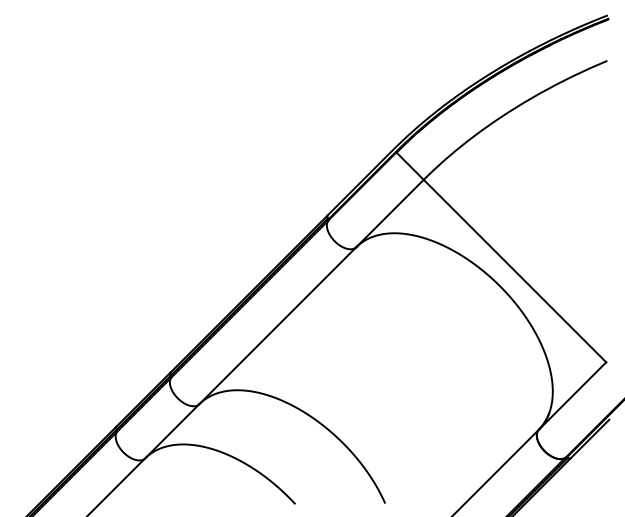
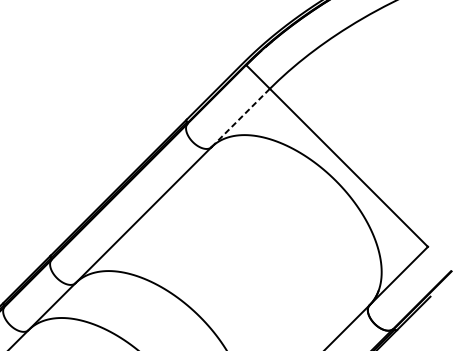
line: (390, 213) -> (241, 117), solid -> dashed

